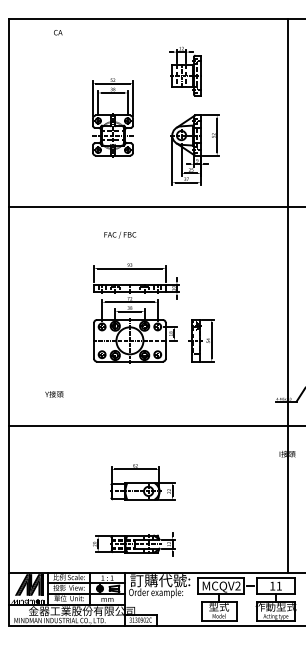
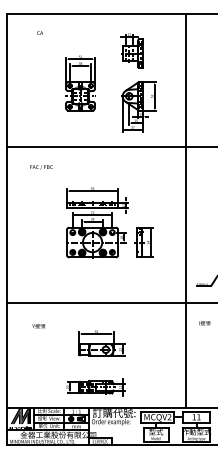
text: (58, 32) -> (40, 32), moved
text: (120, 235) -> (41, 167), moved
line: (287, 295) -> (186, 210), moved
text: (54, 394) -> (38, 326), moved

